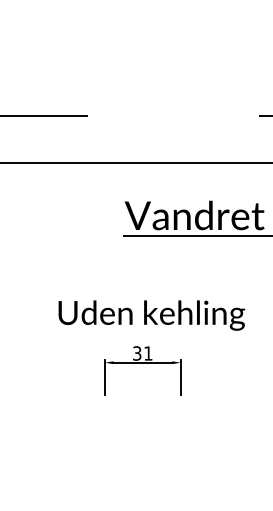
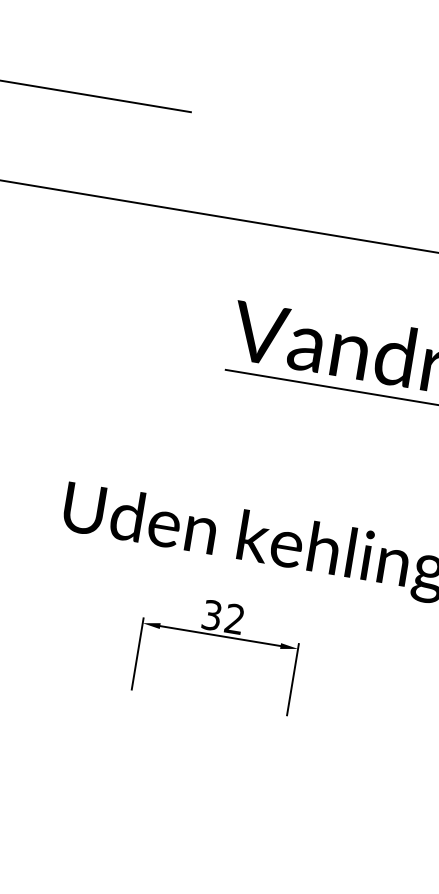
text: (148, 353) -> (235, 619), 31 -> 32

